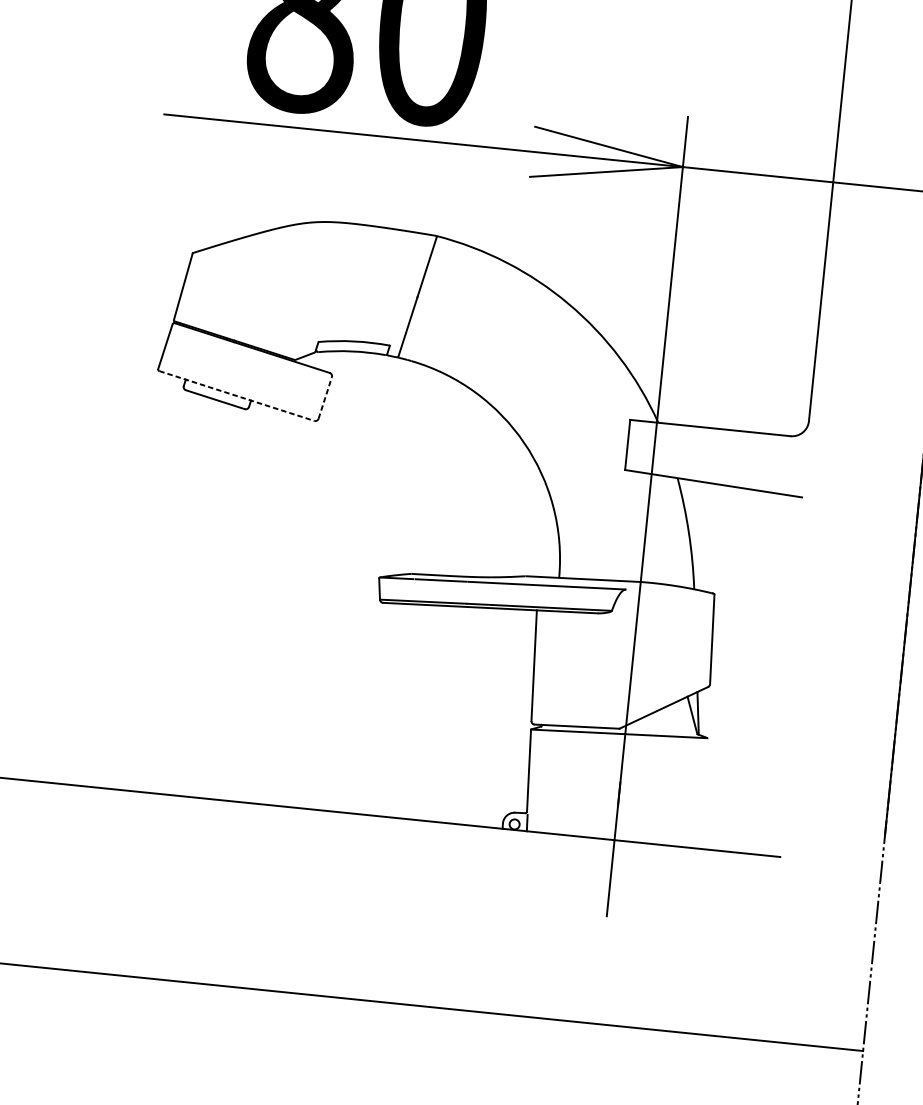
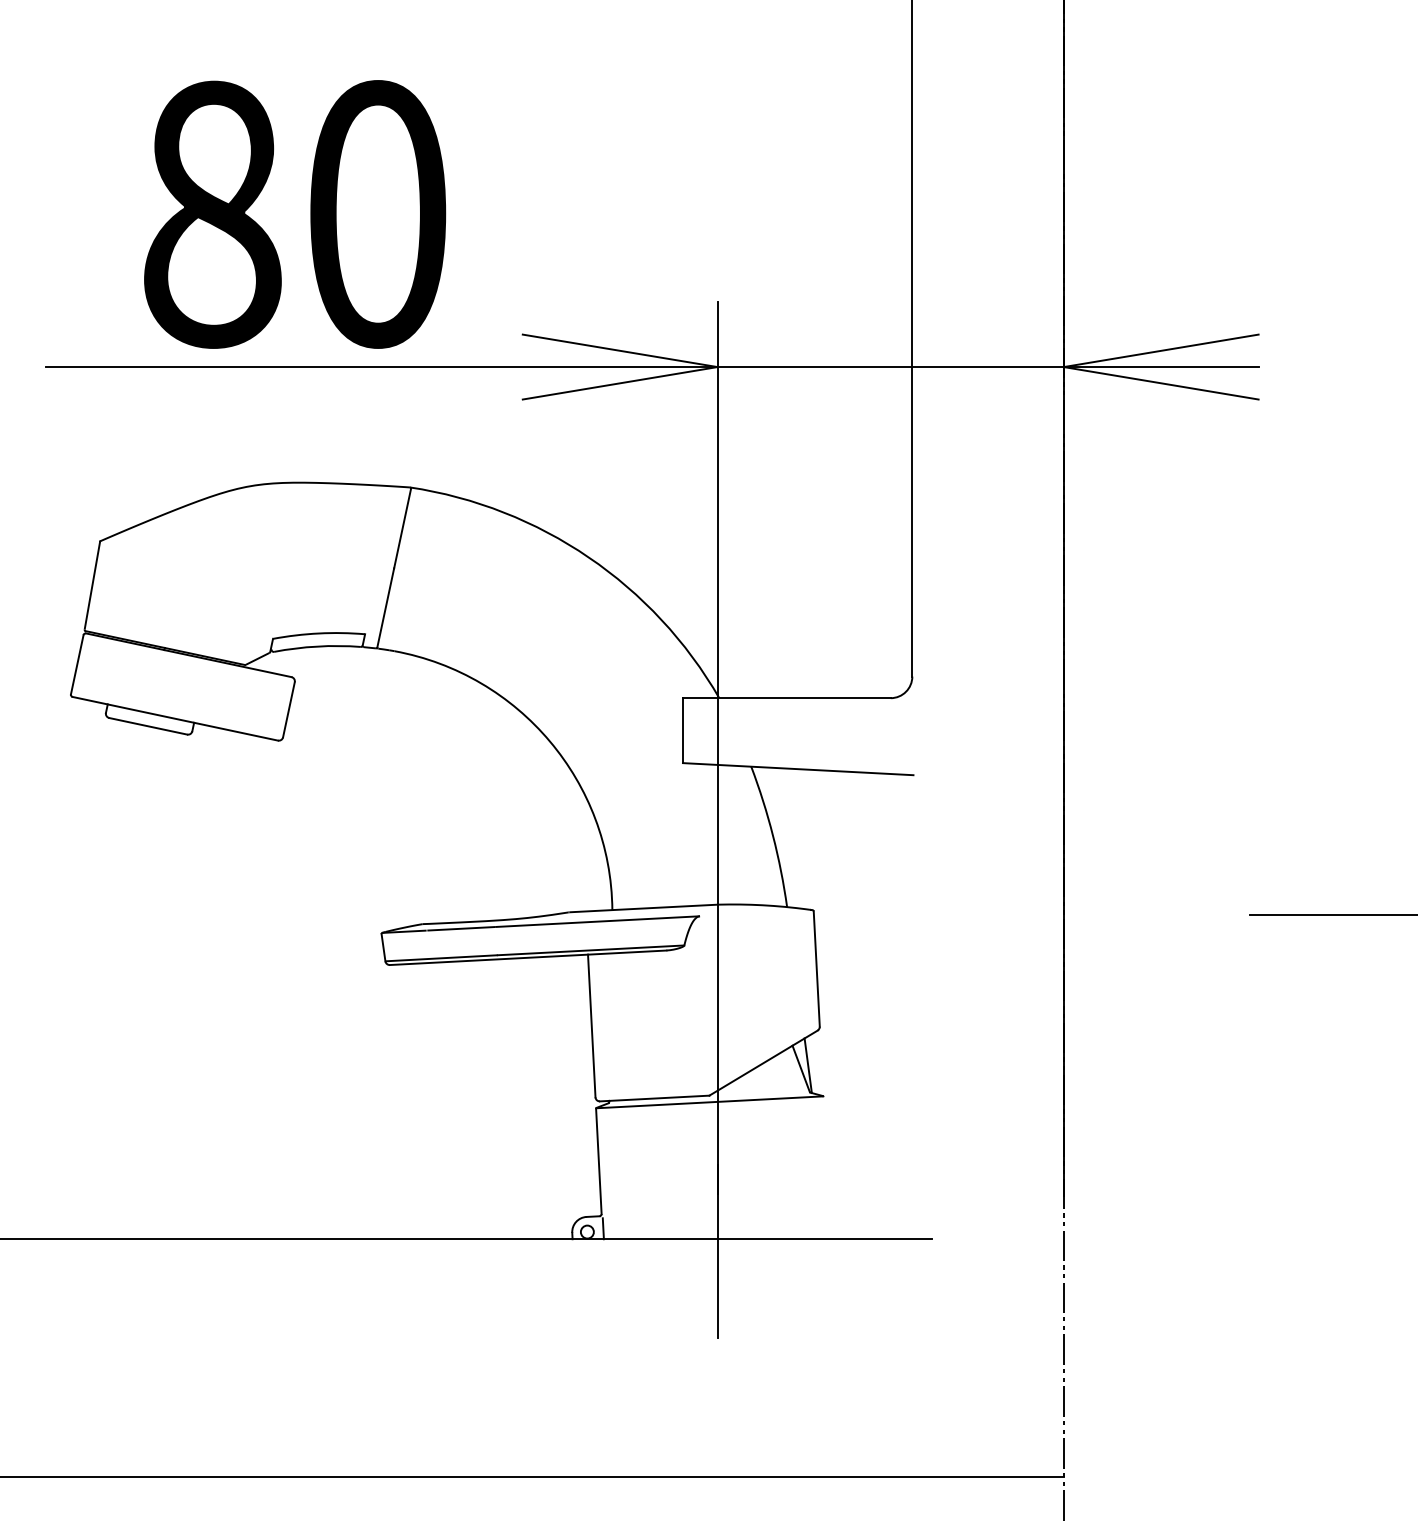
line: (237, 395) -> (175, 718), dashed -> solid
line: (325, 397) -> (289, 709), dashed -> solid

